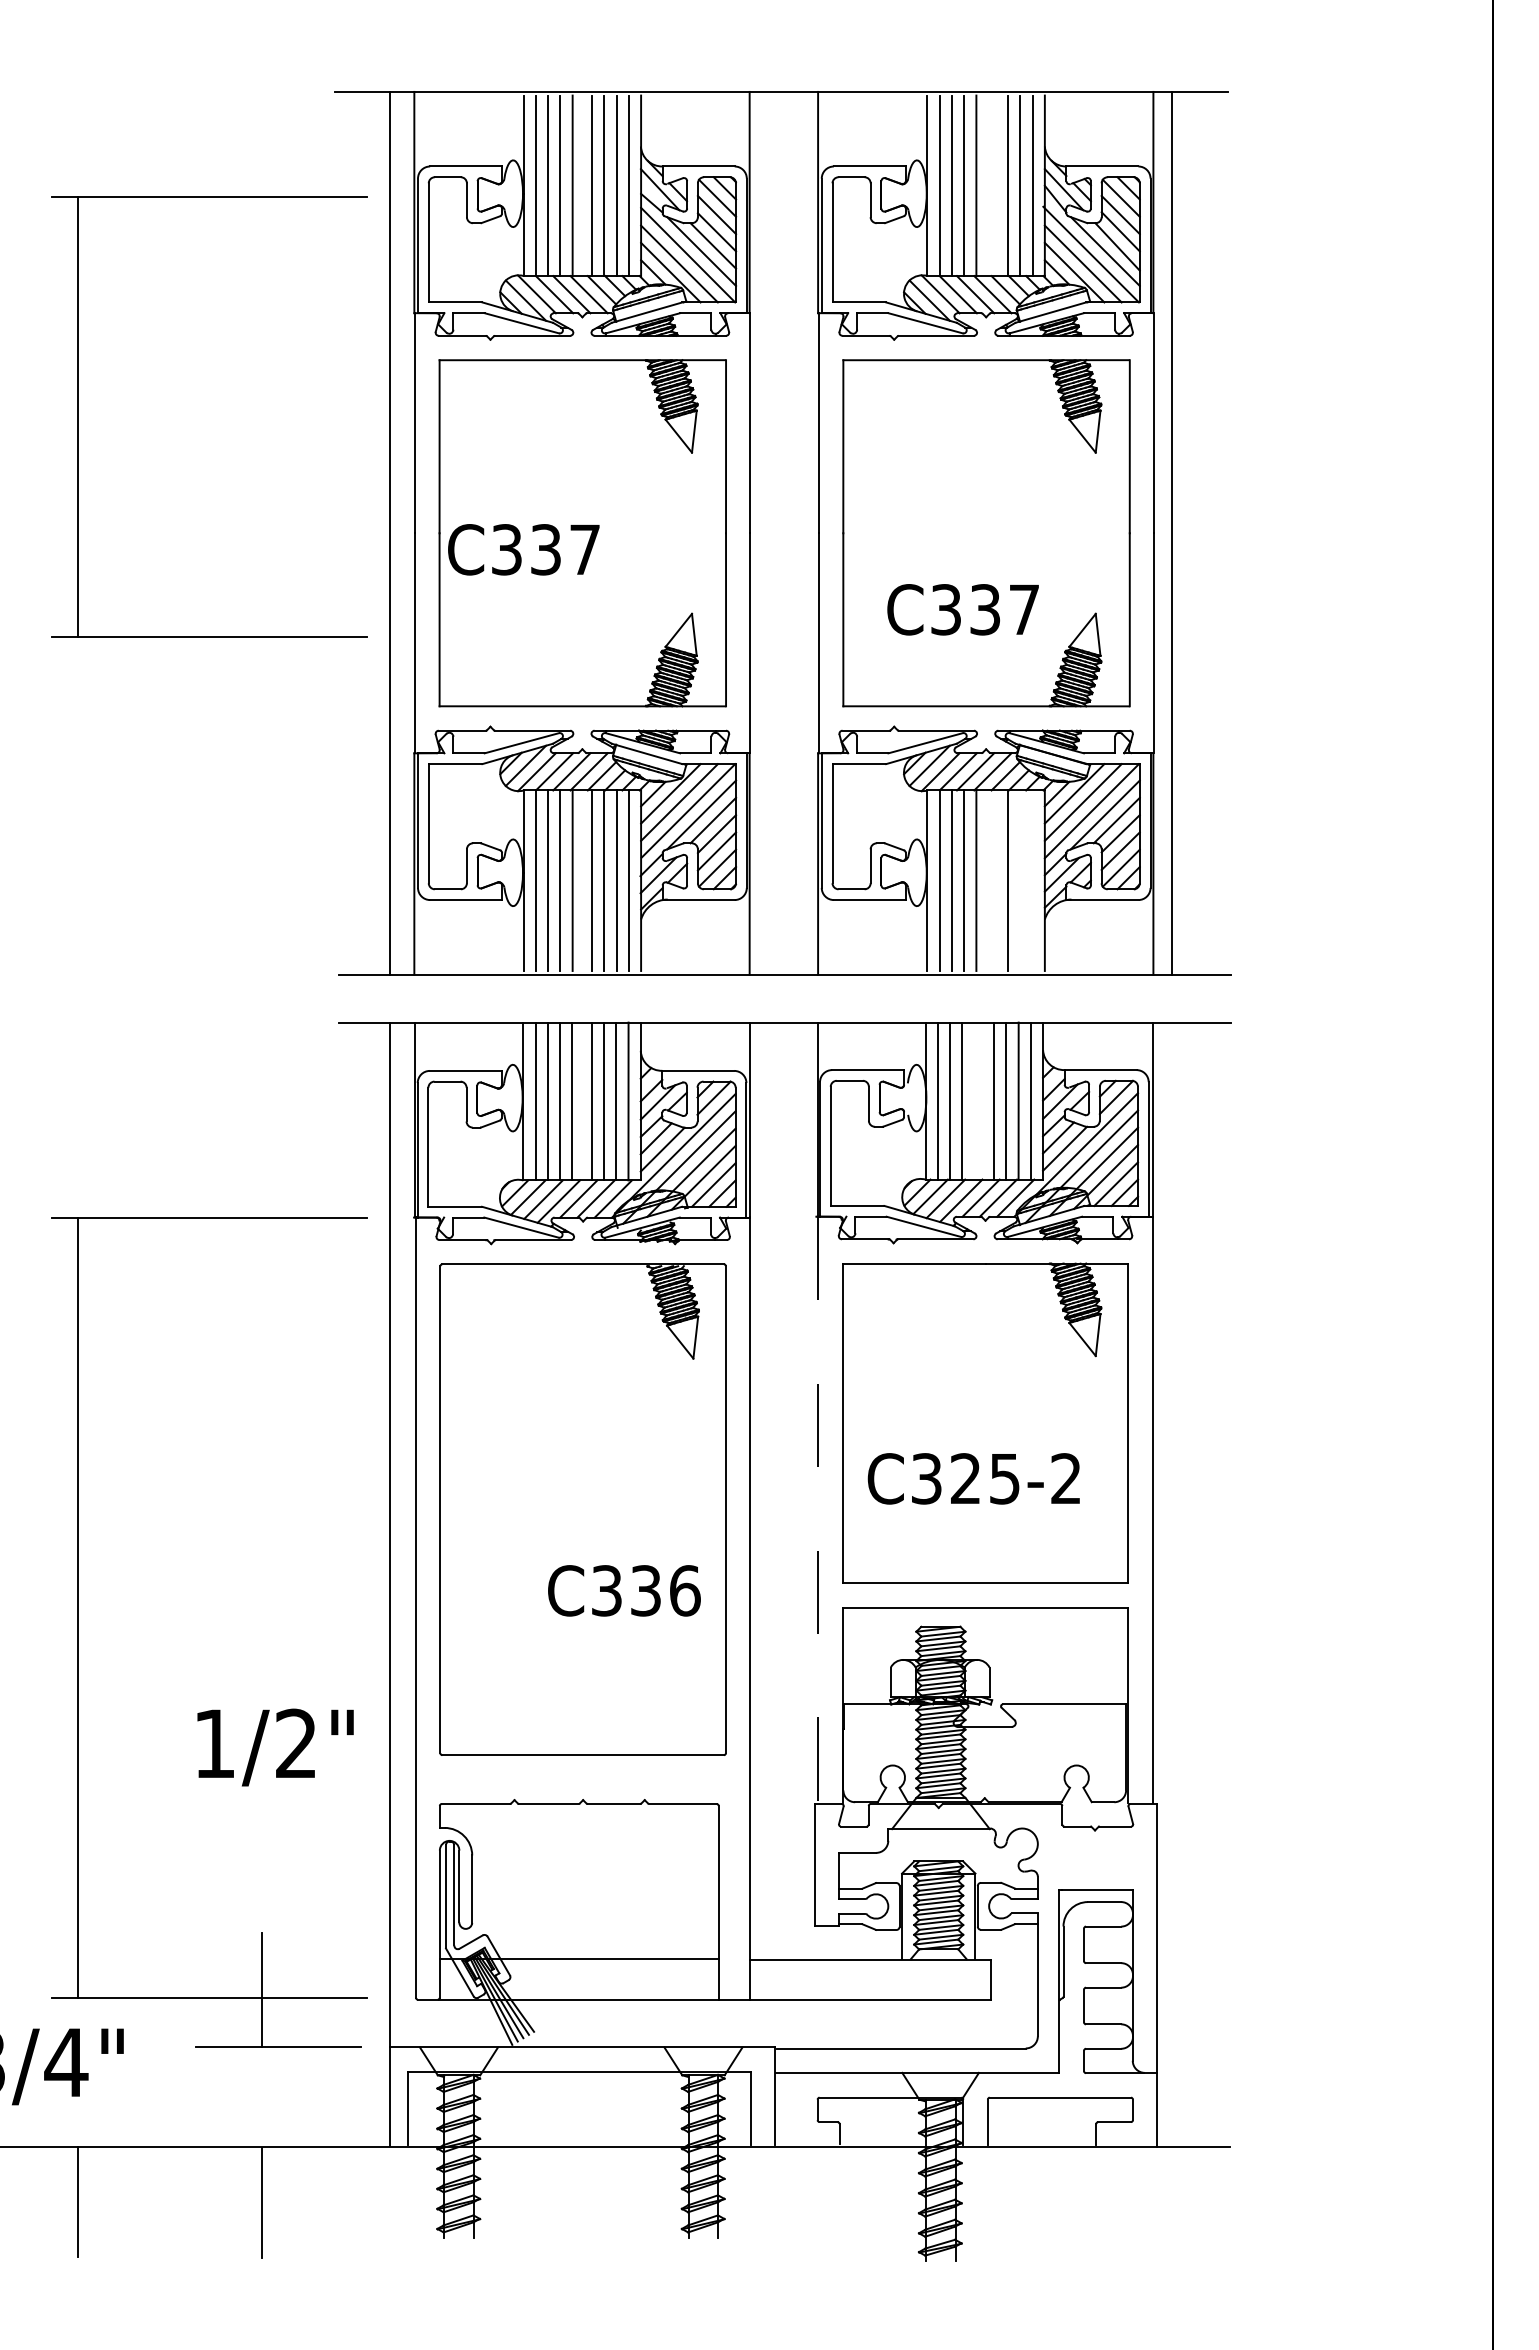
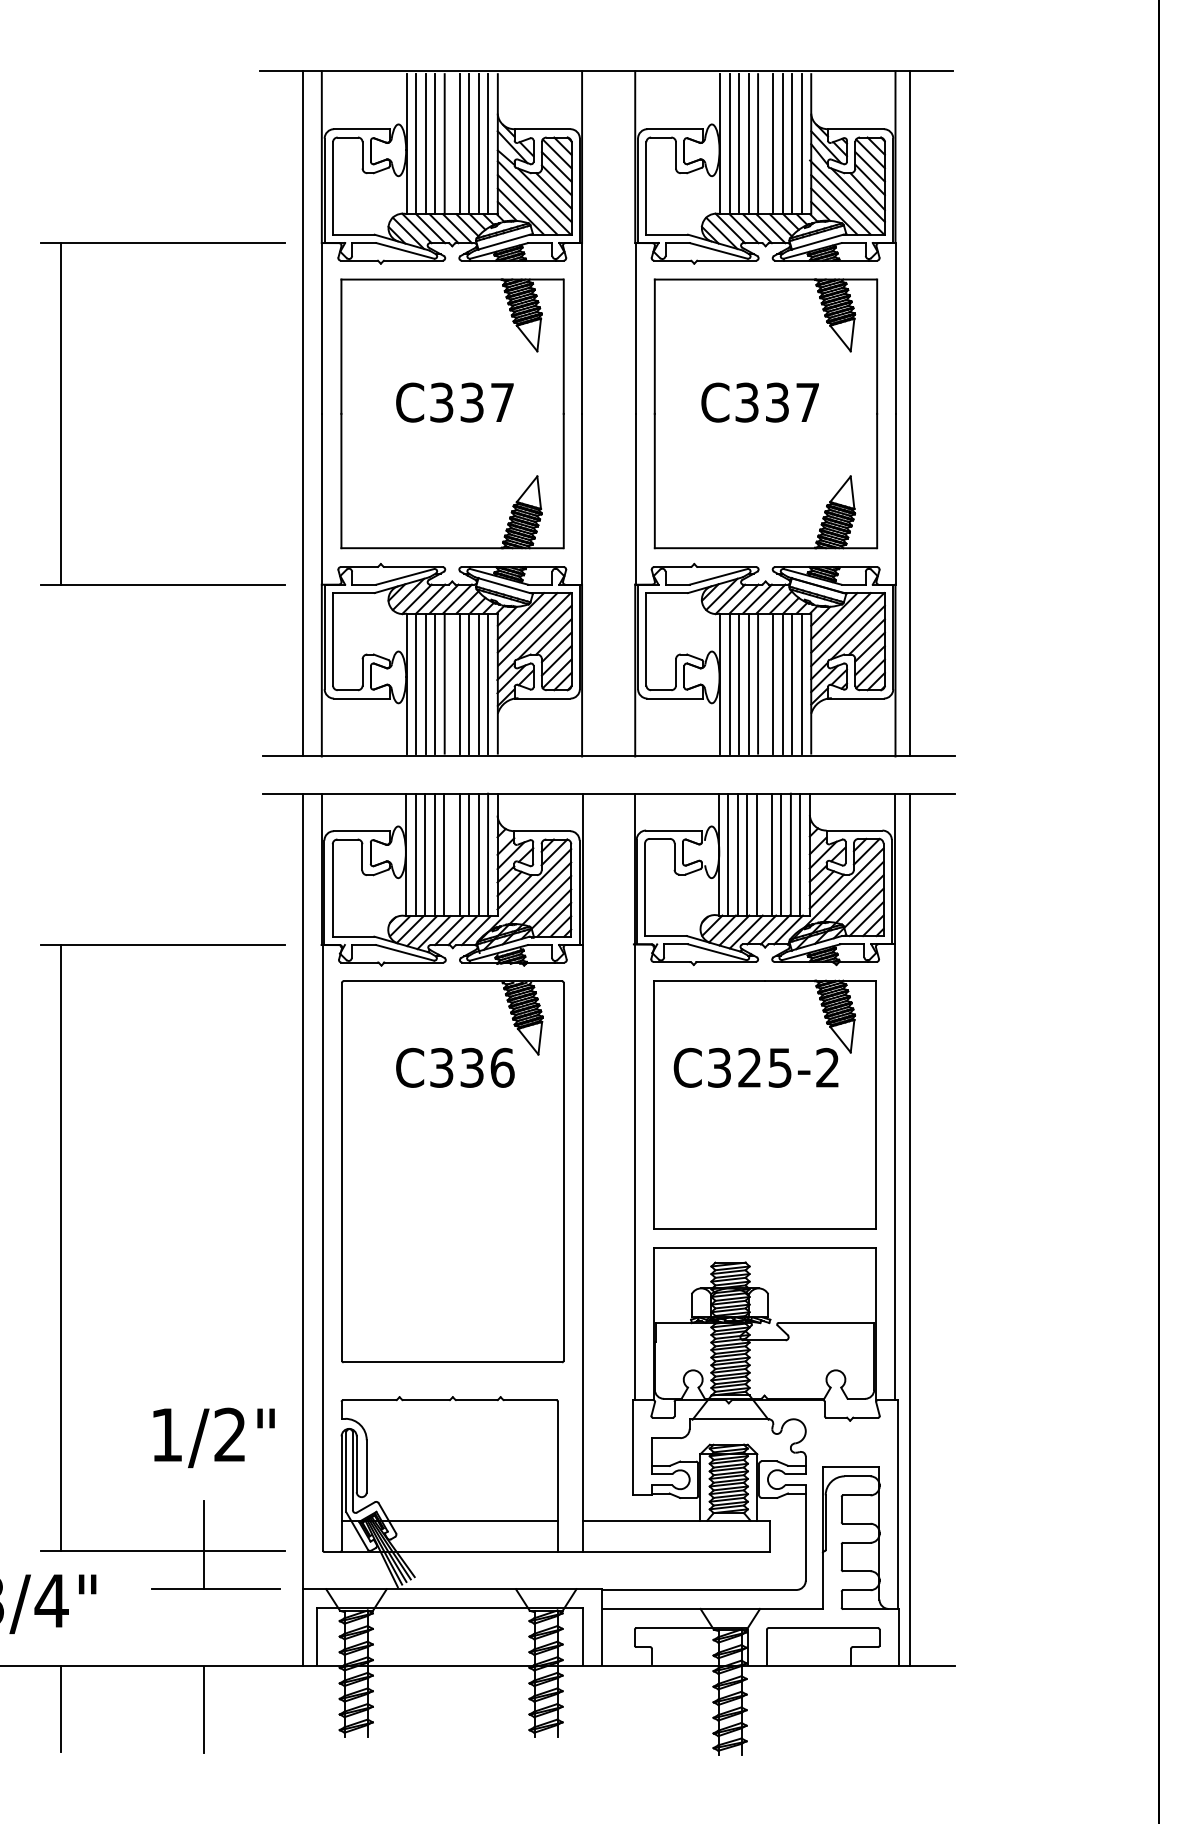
line: (995, 185) -> (772, 143), added
part: (78, 416) -> (61, 413), moved
text: (523, 549) -> (454, 402), moved
text: (962, 609) -> (759, 402), moved
line: (995, 880) -> (772, 683), added
line: (1020, 880) -> (792, 683), added
line: (1032, 880) -> (801, 683), added
line: (974, 1100) -> (756, 854), added
text: (973, 1478) -> (755, 1067), moved
line: (818, 1510) -> (635, 1172), dashed -> solid
line: (1171, 1584) -> (909, 1229), added
text: (624, 1590) -> (455, 1067), moved
text: (275, 1747) -> (214, 1437), moved

